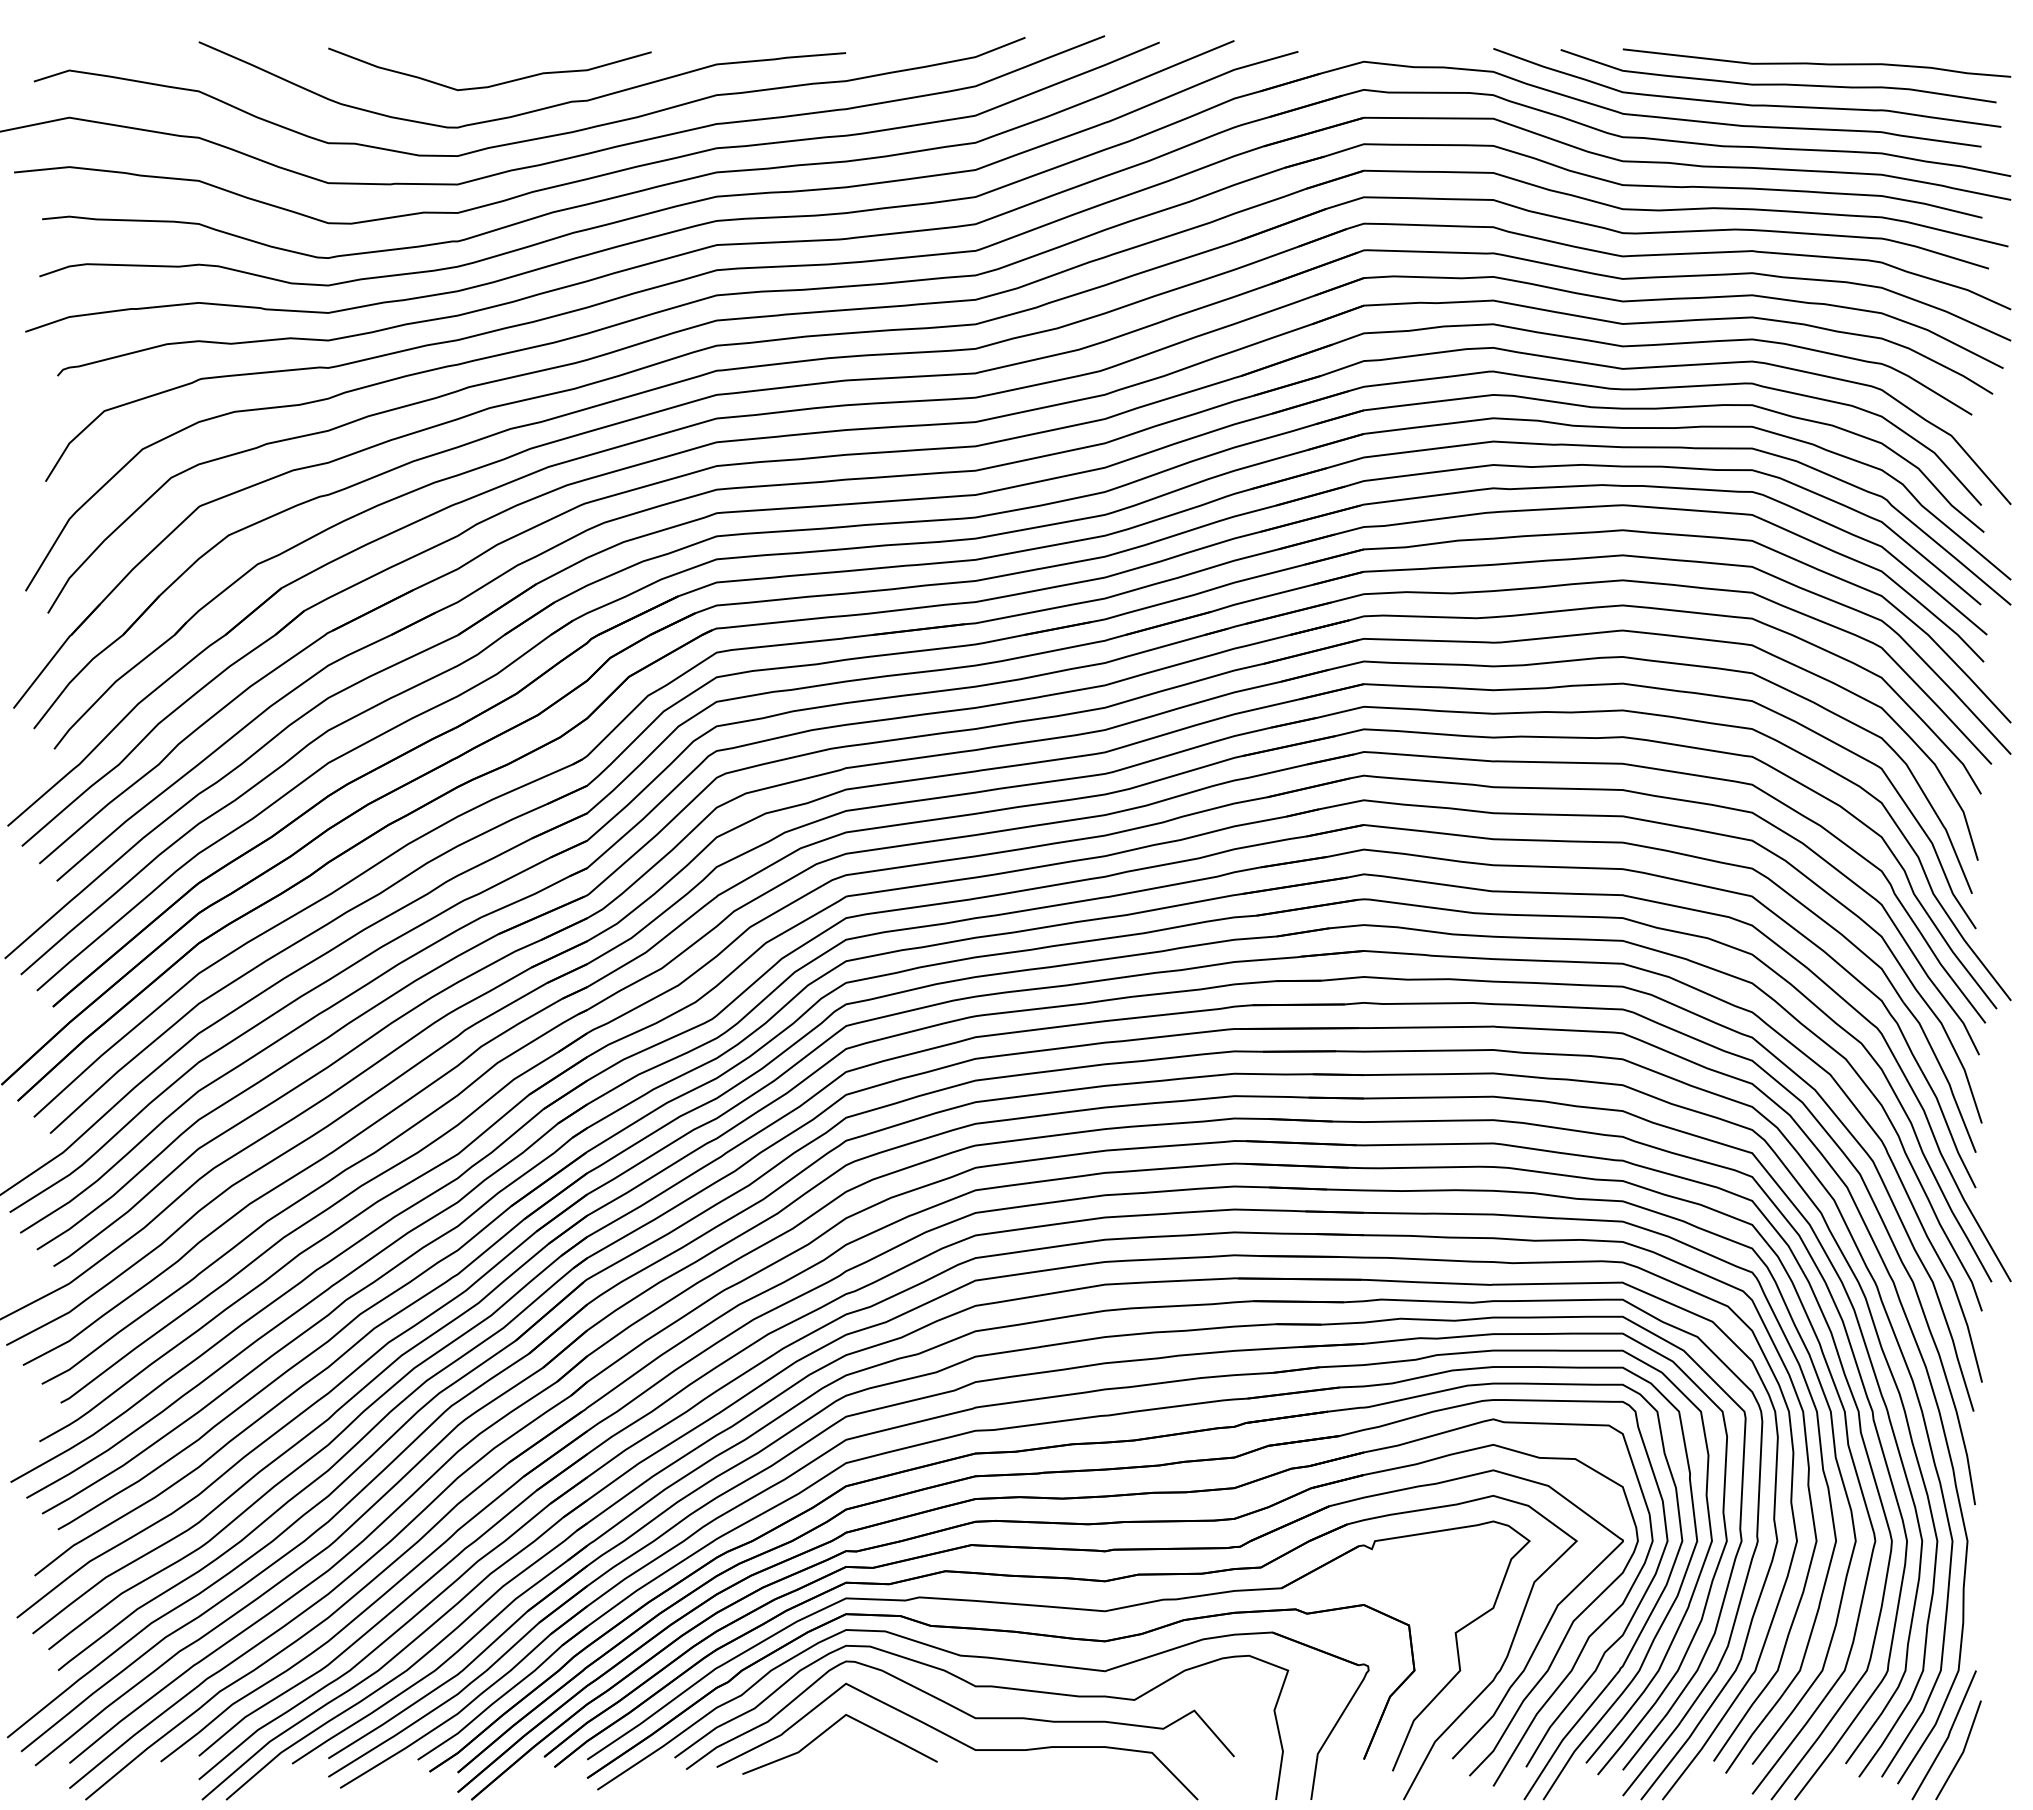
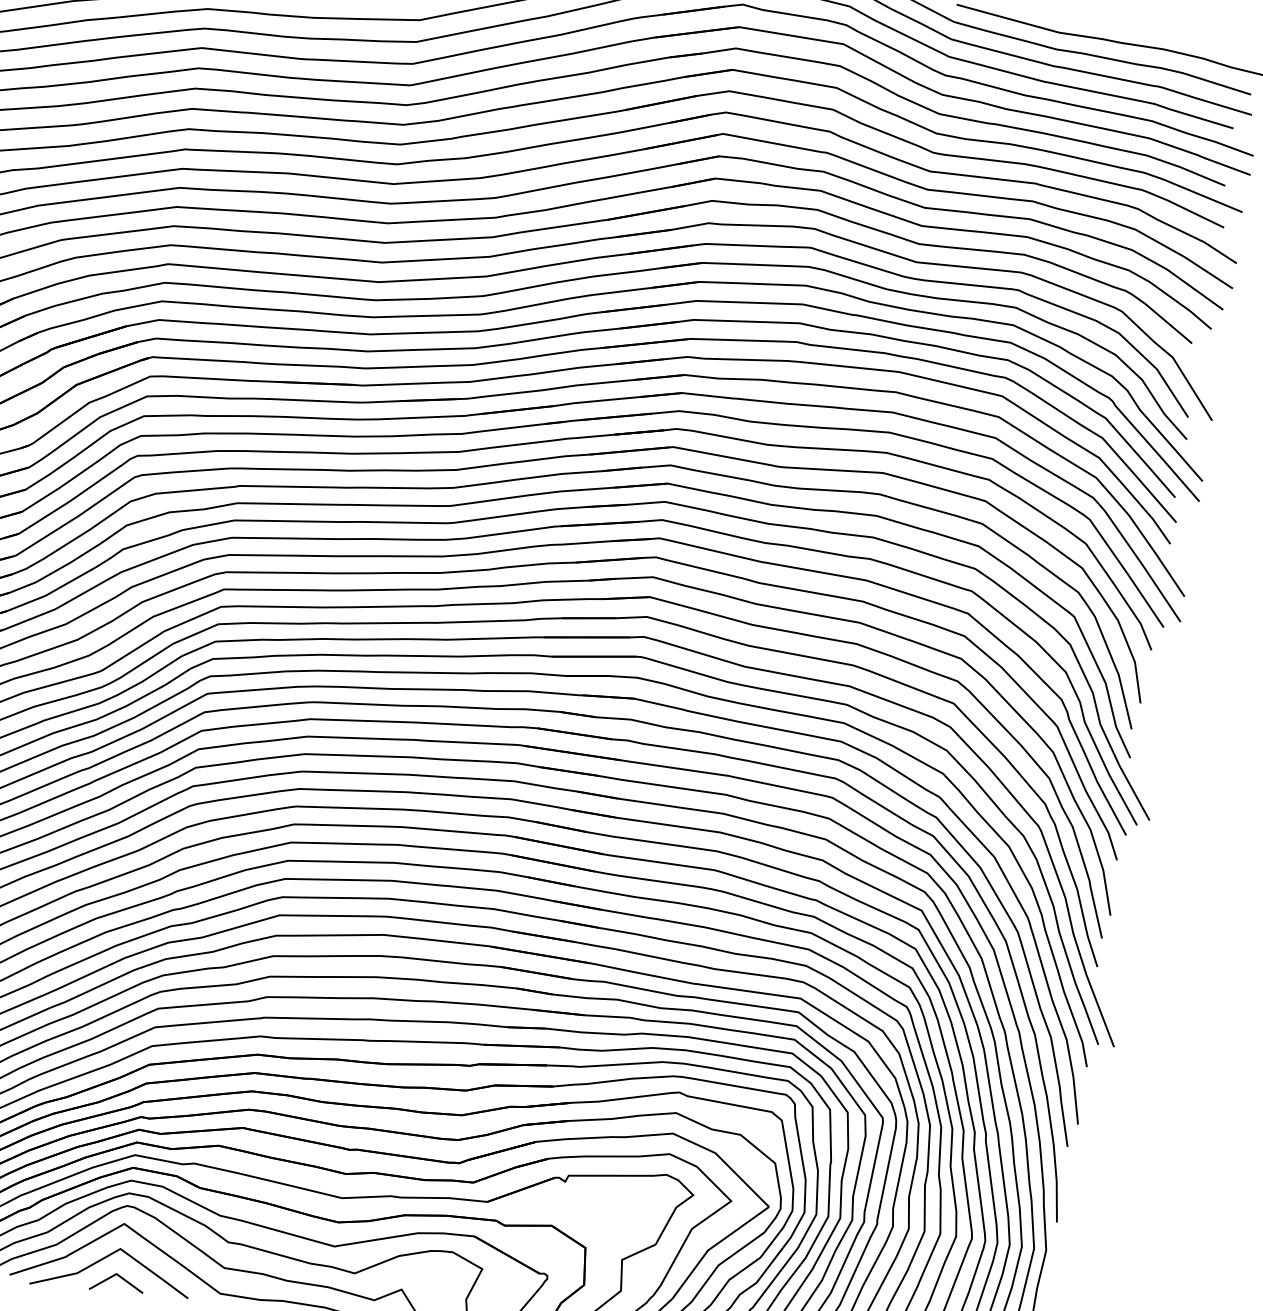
line: (852, 1750) -> (121, 1278), added

